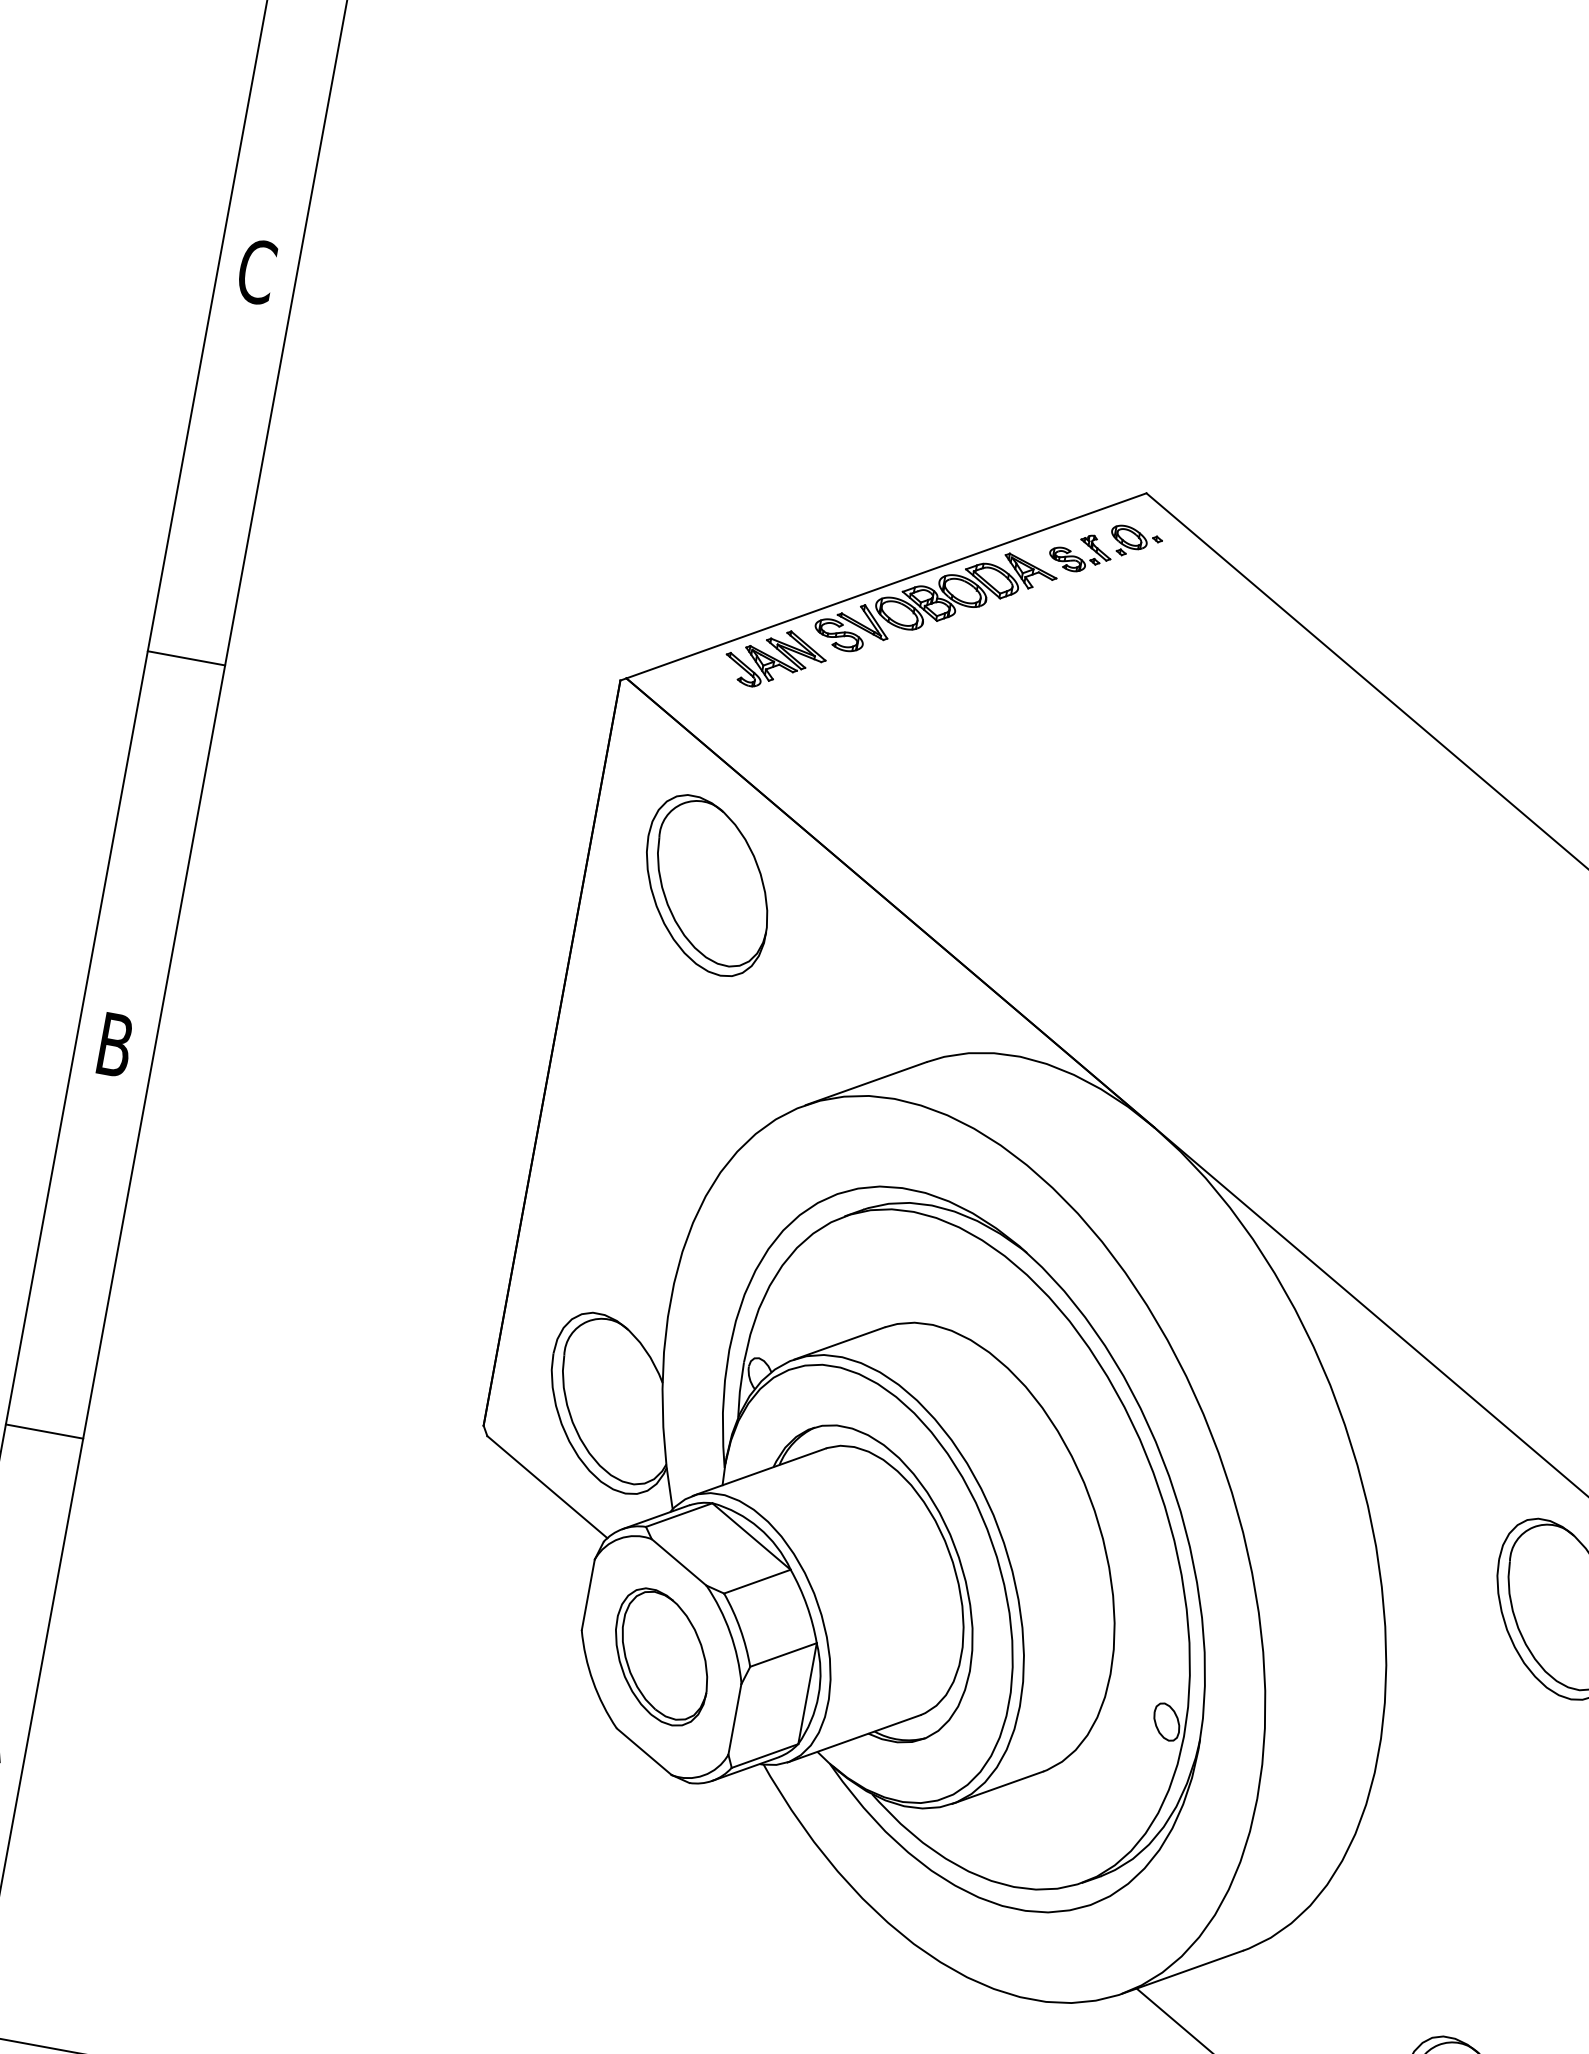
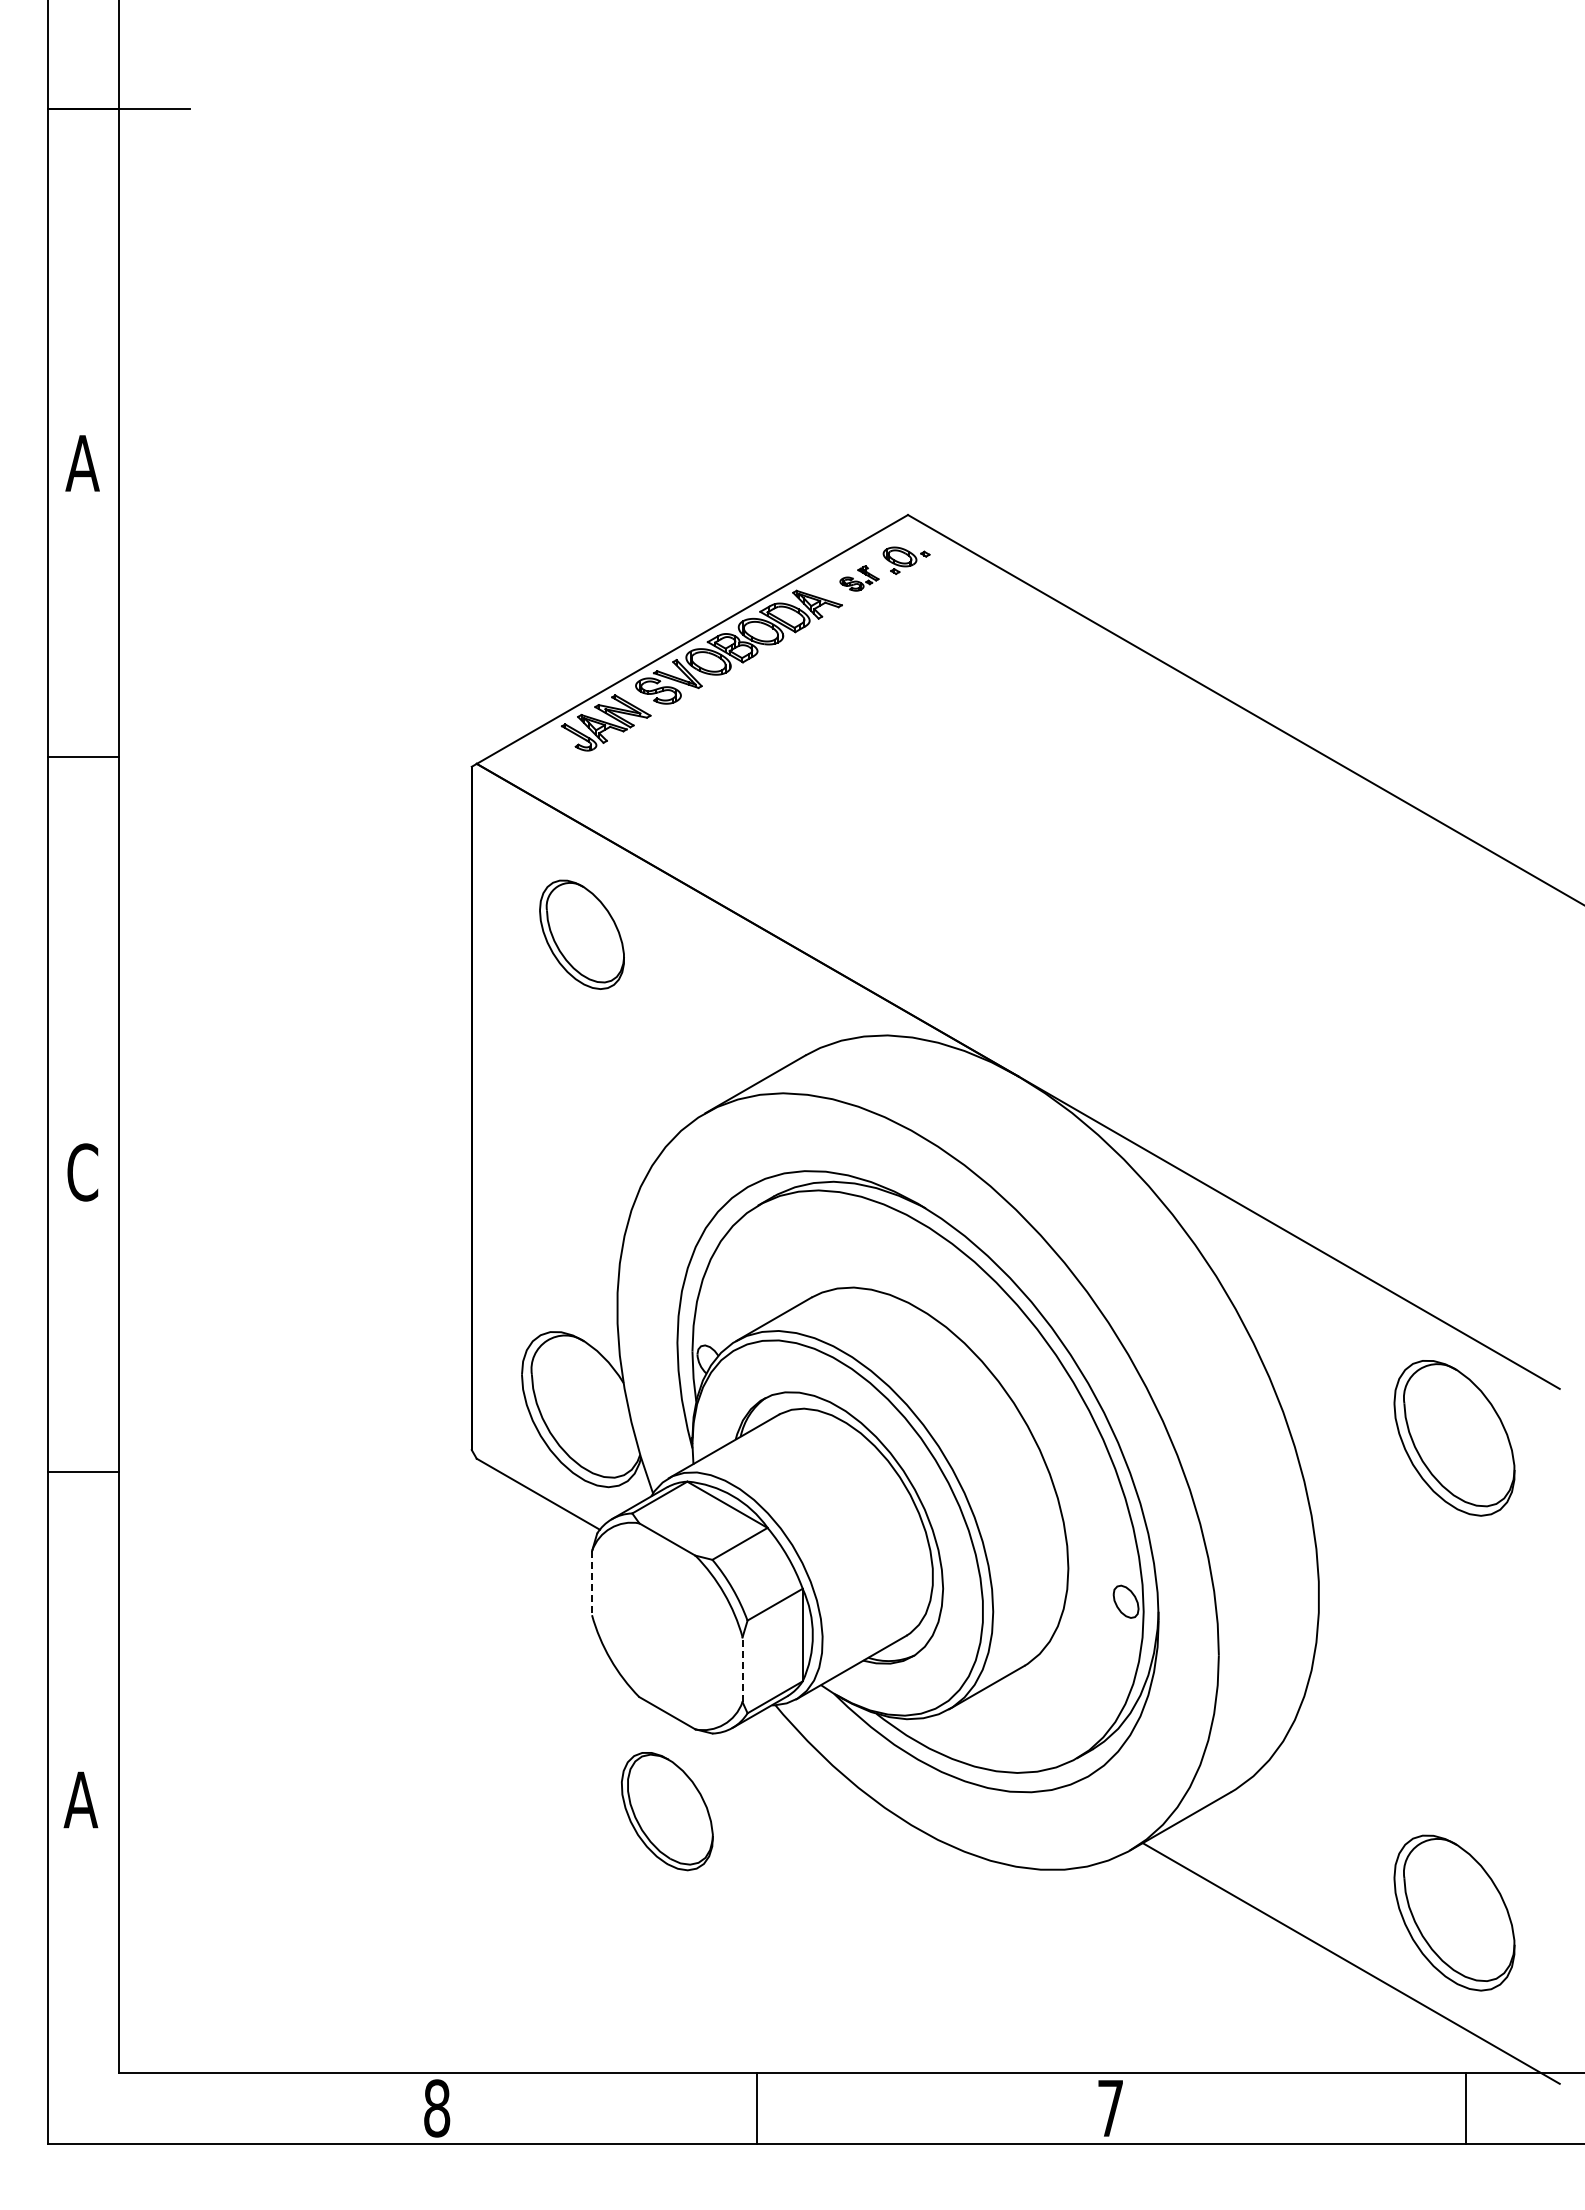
text: (256, 271) -> (82, 463), C -> A
part: (1080, 552) -> (859, 578), size x0.7
line: (185, 657) -> (82, 756), moved
part: (706, 885) -> (581, 934), size x0.7
text: (114, 1045) -> (82, 1172), B -> C
line: (43, 1431) -> (82, 1471), moved
line: (588, 1595) -> (592, 1583), solid -> dashed
part: (661, 1657) -> (667, 1811), moved
line: (734, 1719) -> (742, 1669), solid -> dashed

